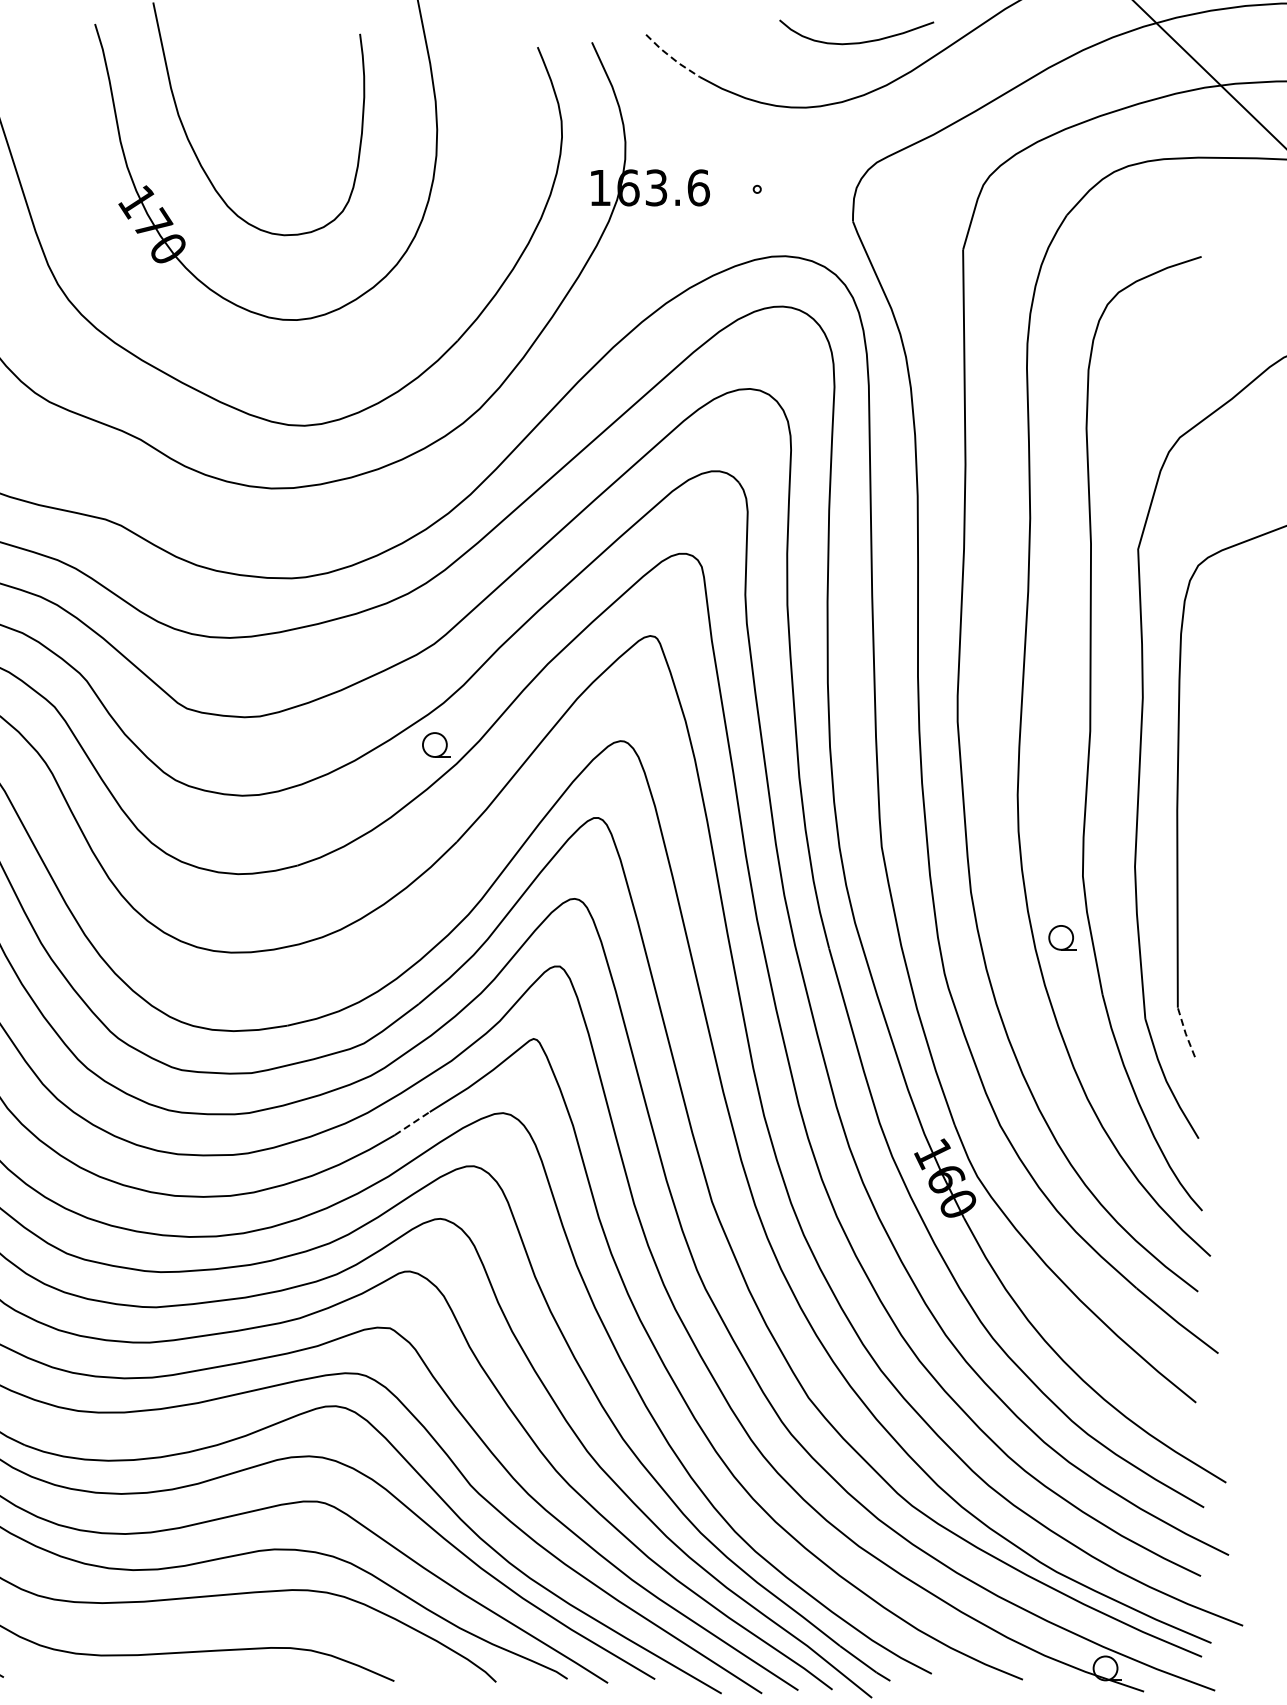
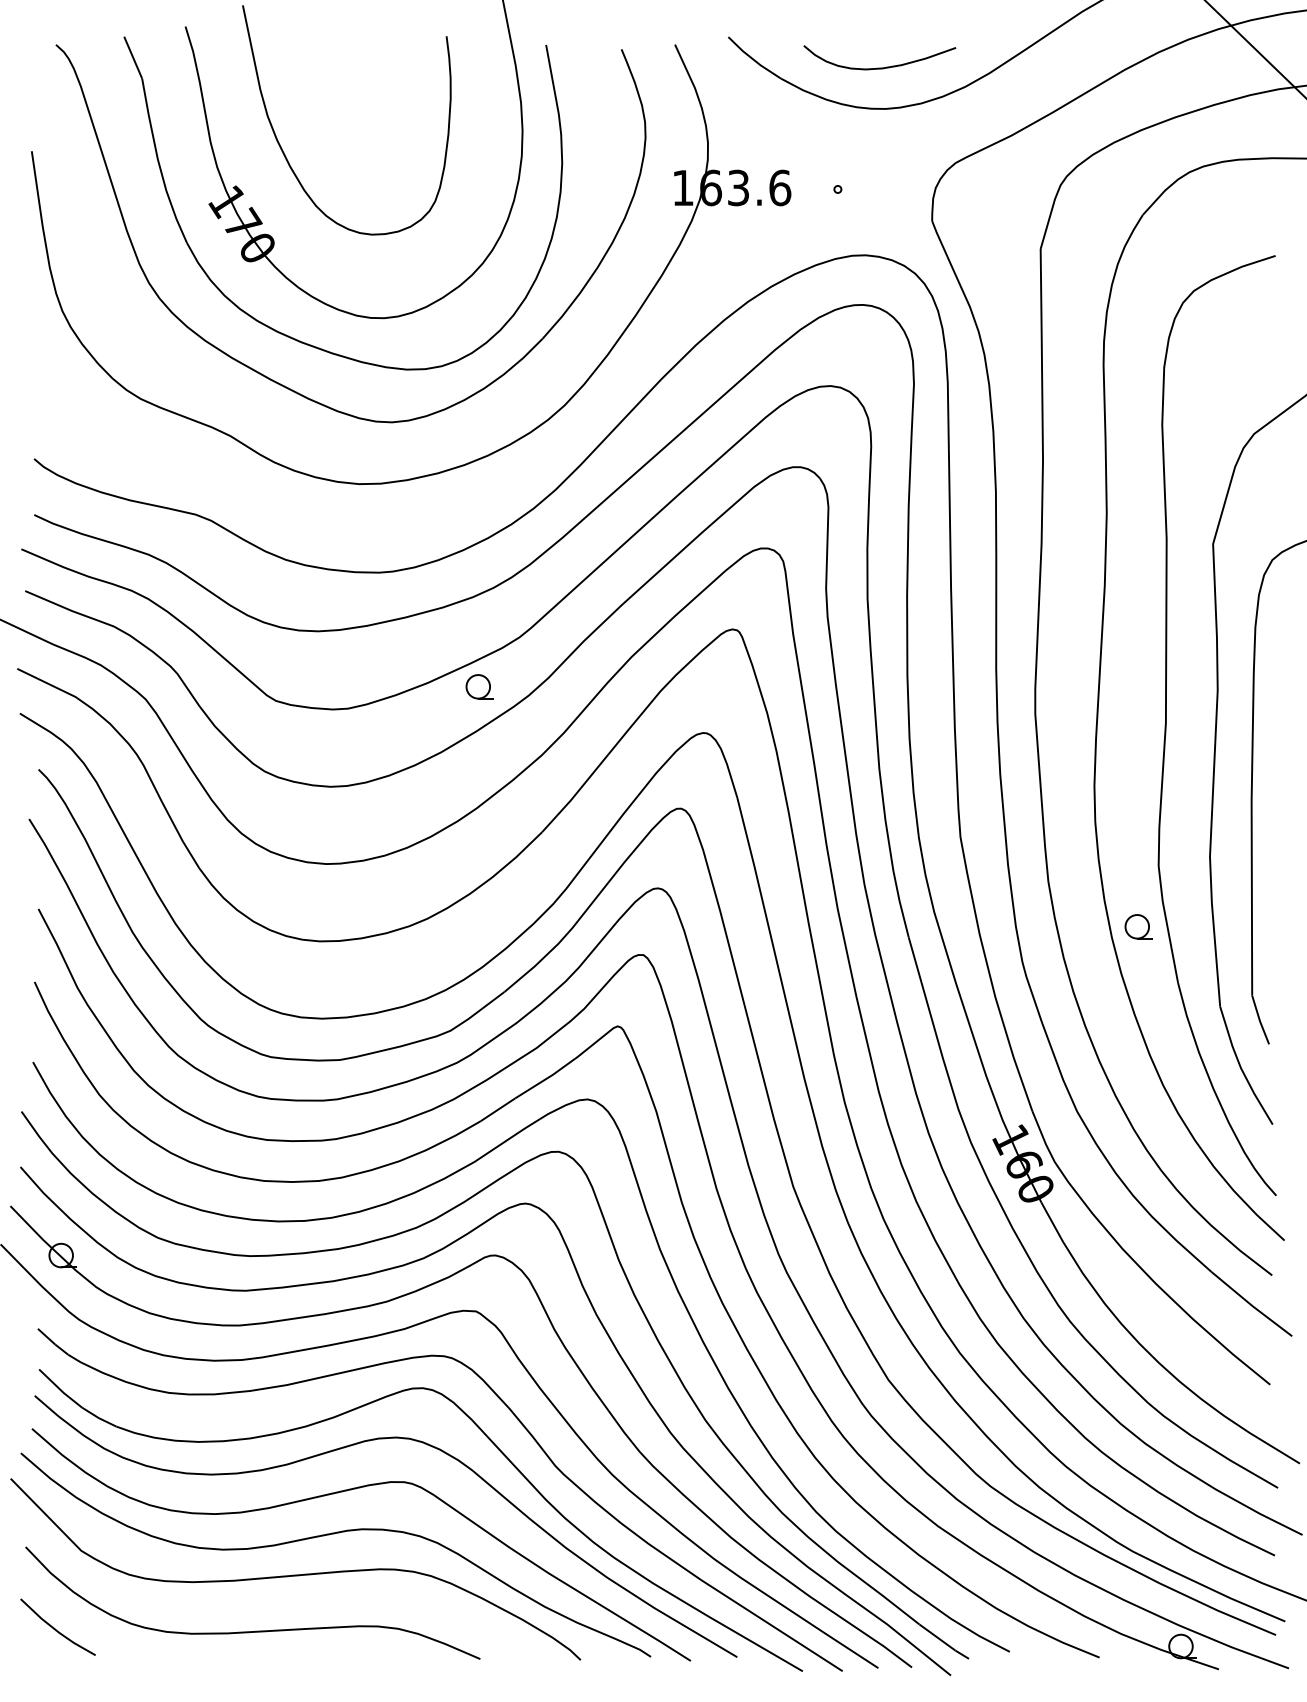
curve: (856, 42) -> (879, 67), moved
line: (671, 57) -> (753, 59), dashed -> solid
part: (195, 335) -> (284, 333), added
part: (436, 744) -> (479, 686), moved
line: (1185, 1032) -> (1259, 1020), dashed -> solid
line: (412, 1123) -> (498, 1109), dashed -> solid

